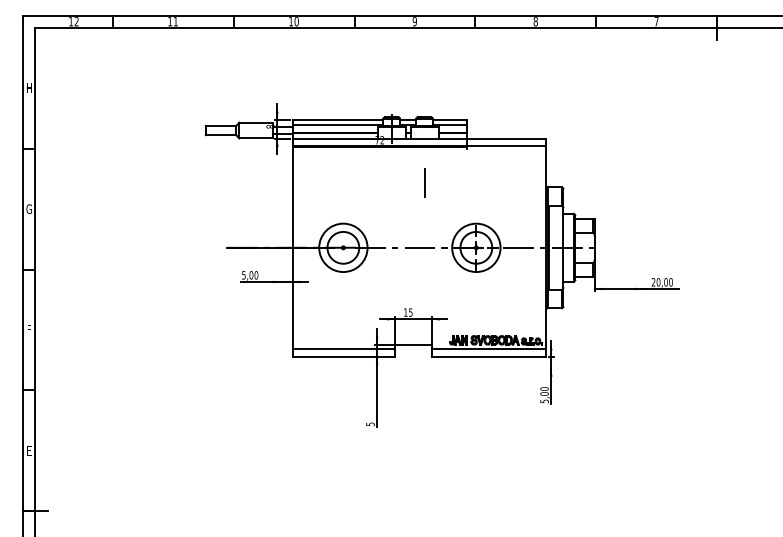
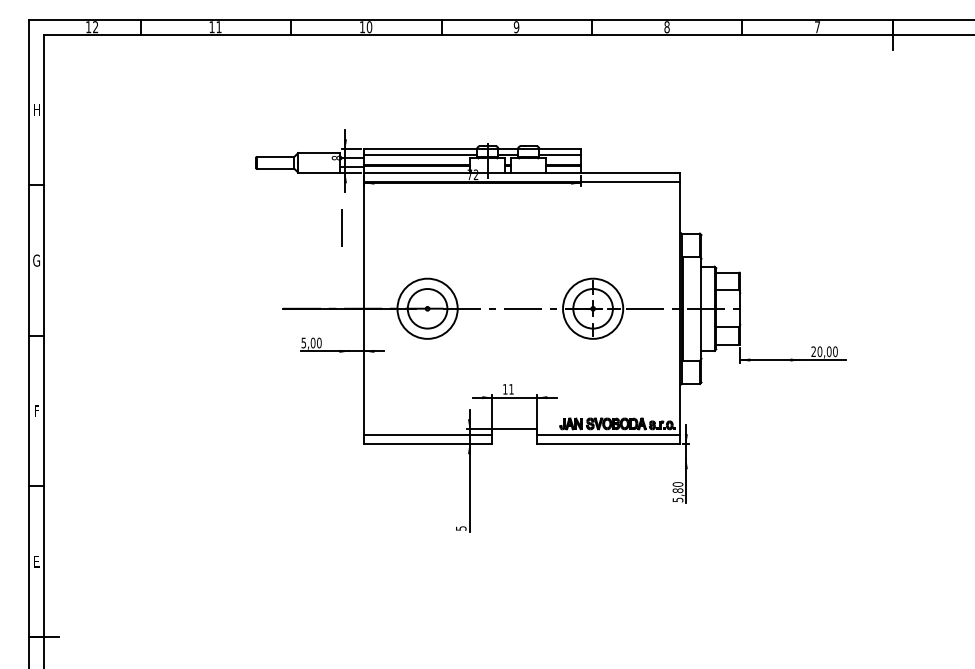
line: (424, 182) -> (341, 227), moved
text: (410, 312) -> (511, 389), 15 -> 11
text: (544, 393) -> (678, 490), 5,00 -> 5,80

